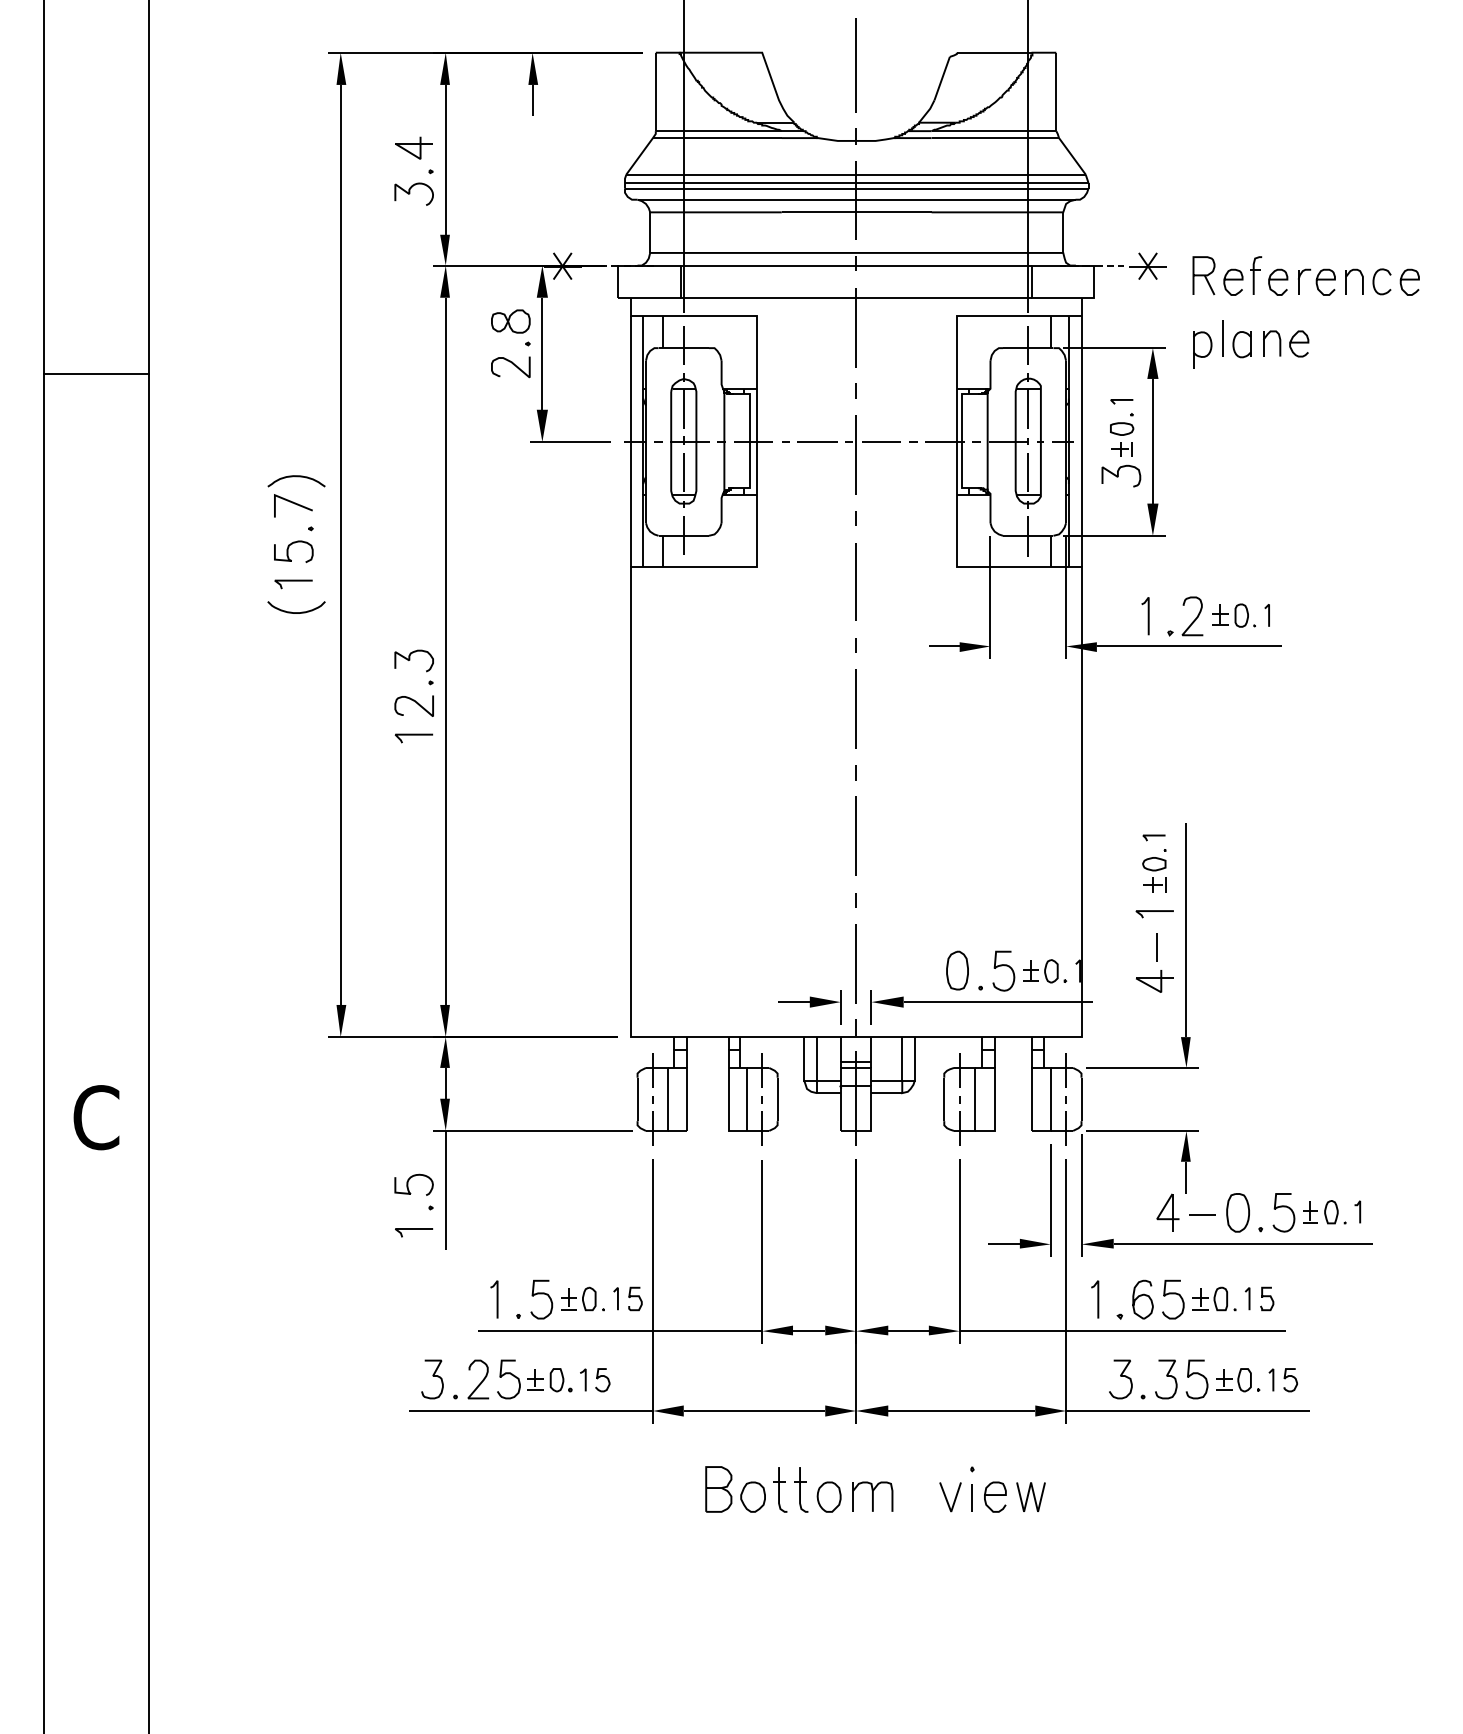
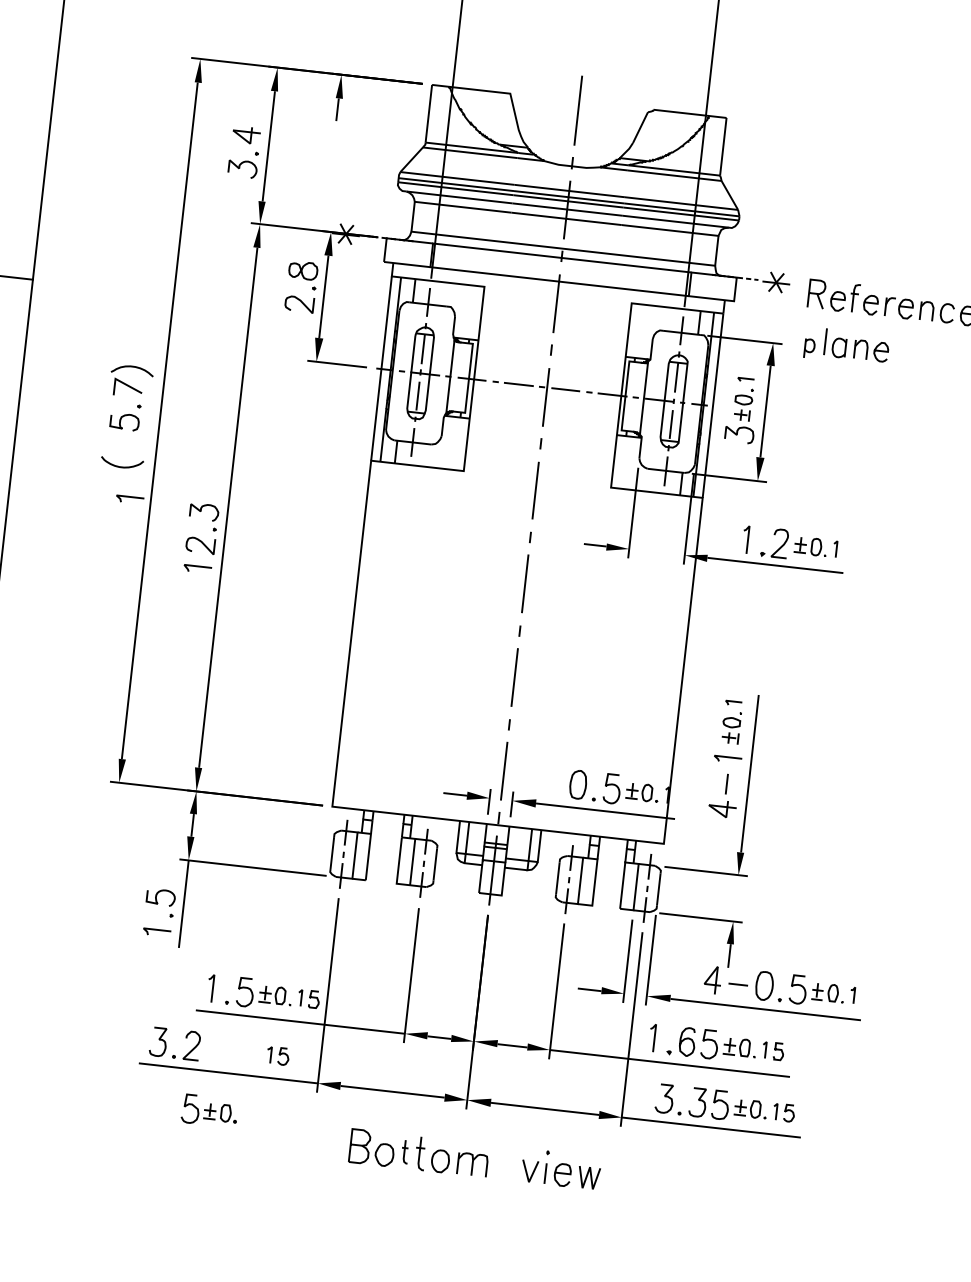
part: (1202, 349) -> (809, 348), size x0.7
line: (293, 581) -> (130, 497), moved
part: (534, 1379) -> (209, 1111), moved
part: (780, 1489) -> (405, 1151), size x0.7

